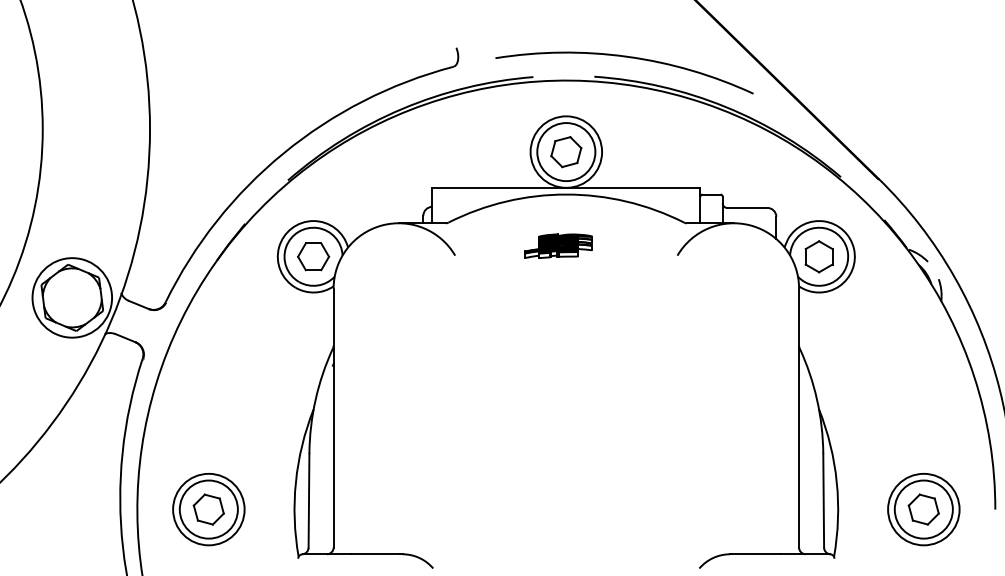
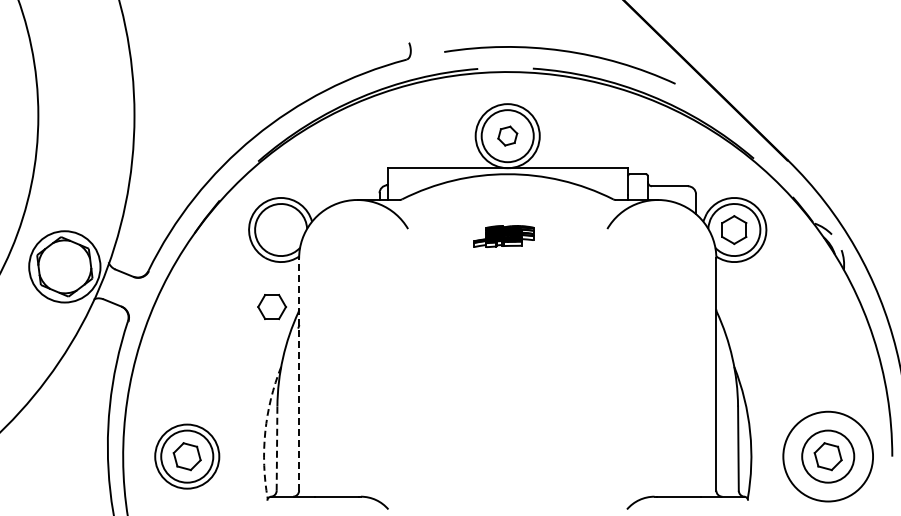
part: (566, 151) -> (507, 135), size x0.7
part: (558, 246) -> (503, 236), moved
part: (312, 257) -> (271, 307), moved
line: (334, 417) -> (299, 374), solid -> dashed
arc: (296, 482) -> (265, 432), solid -> dashed
line: (309, 500) -> (277, 448), solid -> dashed
circle: (924, 509) -> (828, 456), size x1.4

